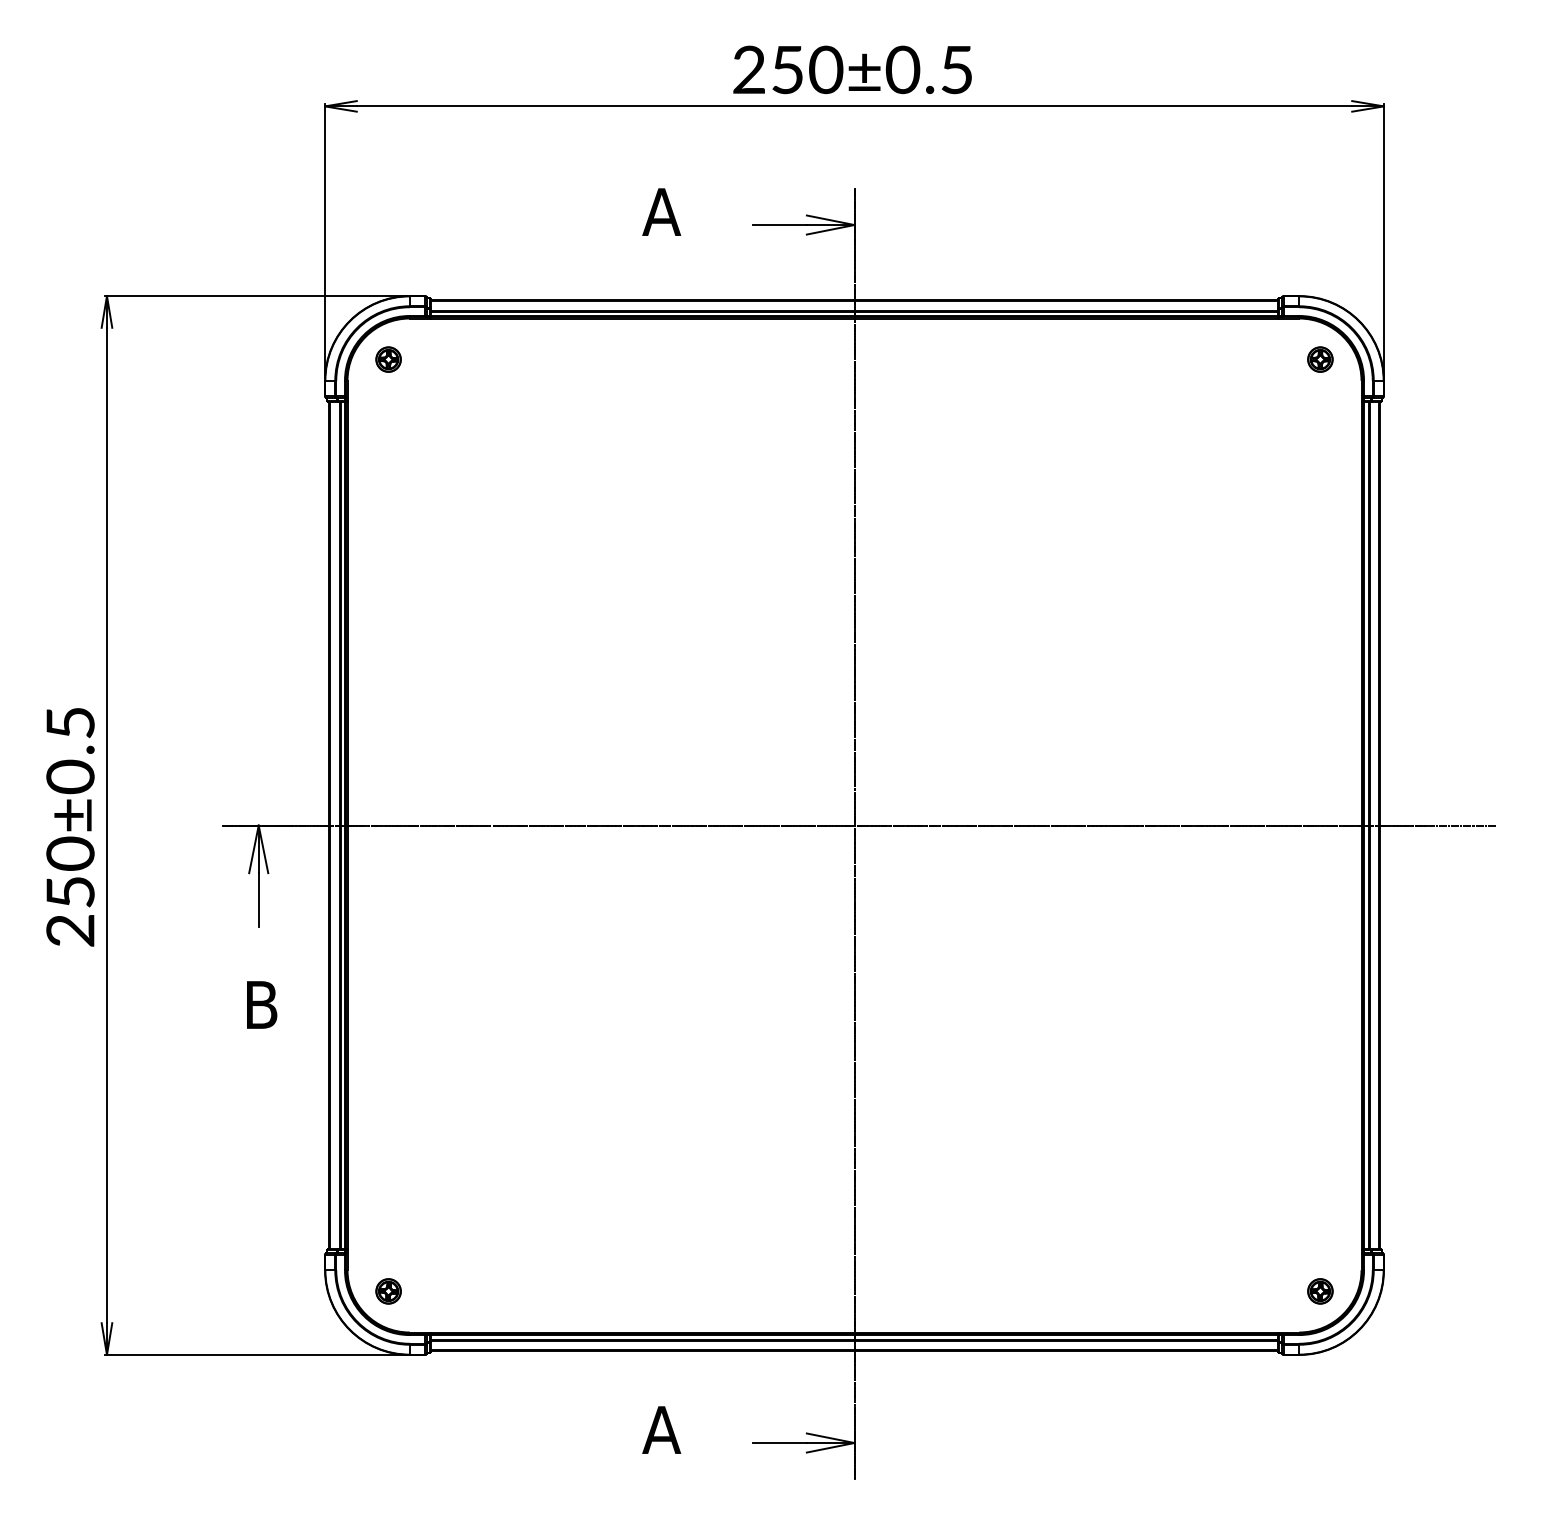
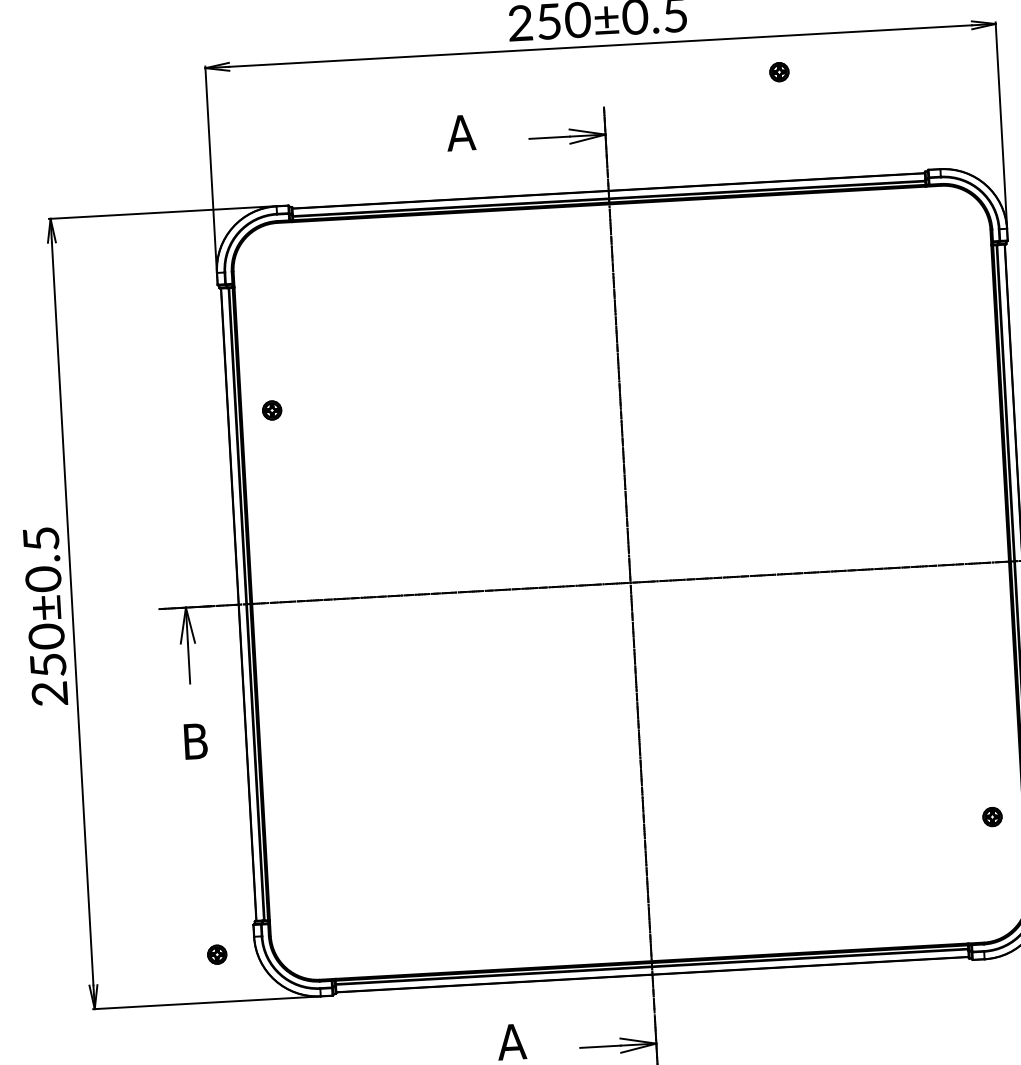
part: (388, 359) -> (272, 410), moved
part: (1320, 359) -> (779, 72), moved
part: (388, 1291) -> (217, 954), moved
part: (1320, 1291) -> (992, 817), moved

